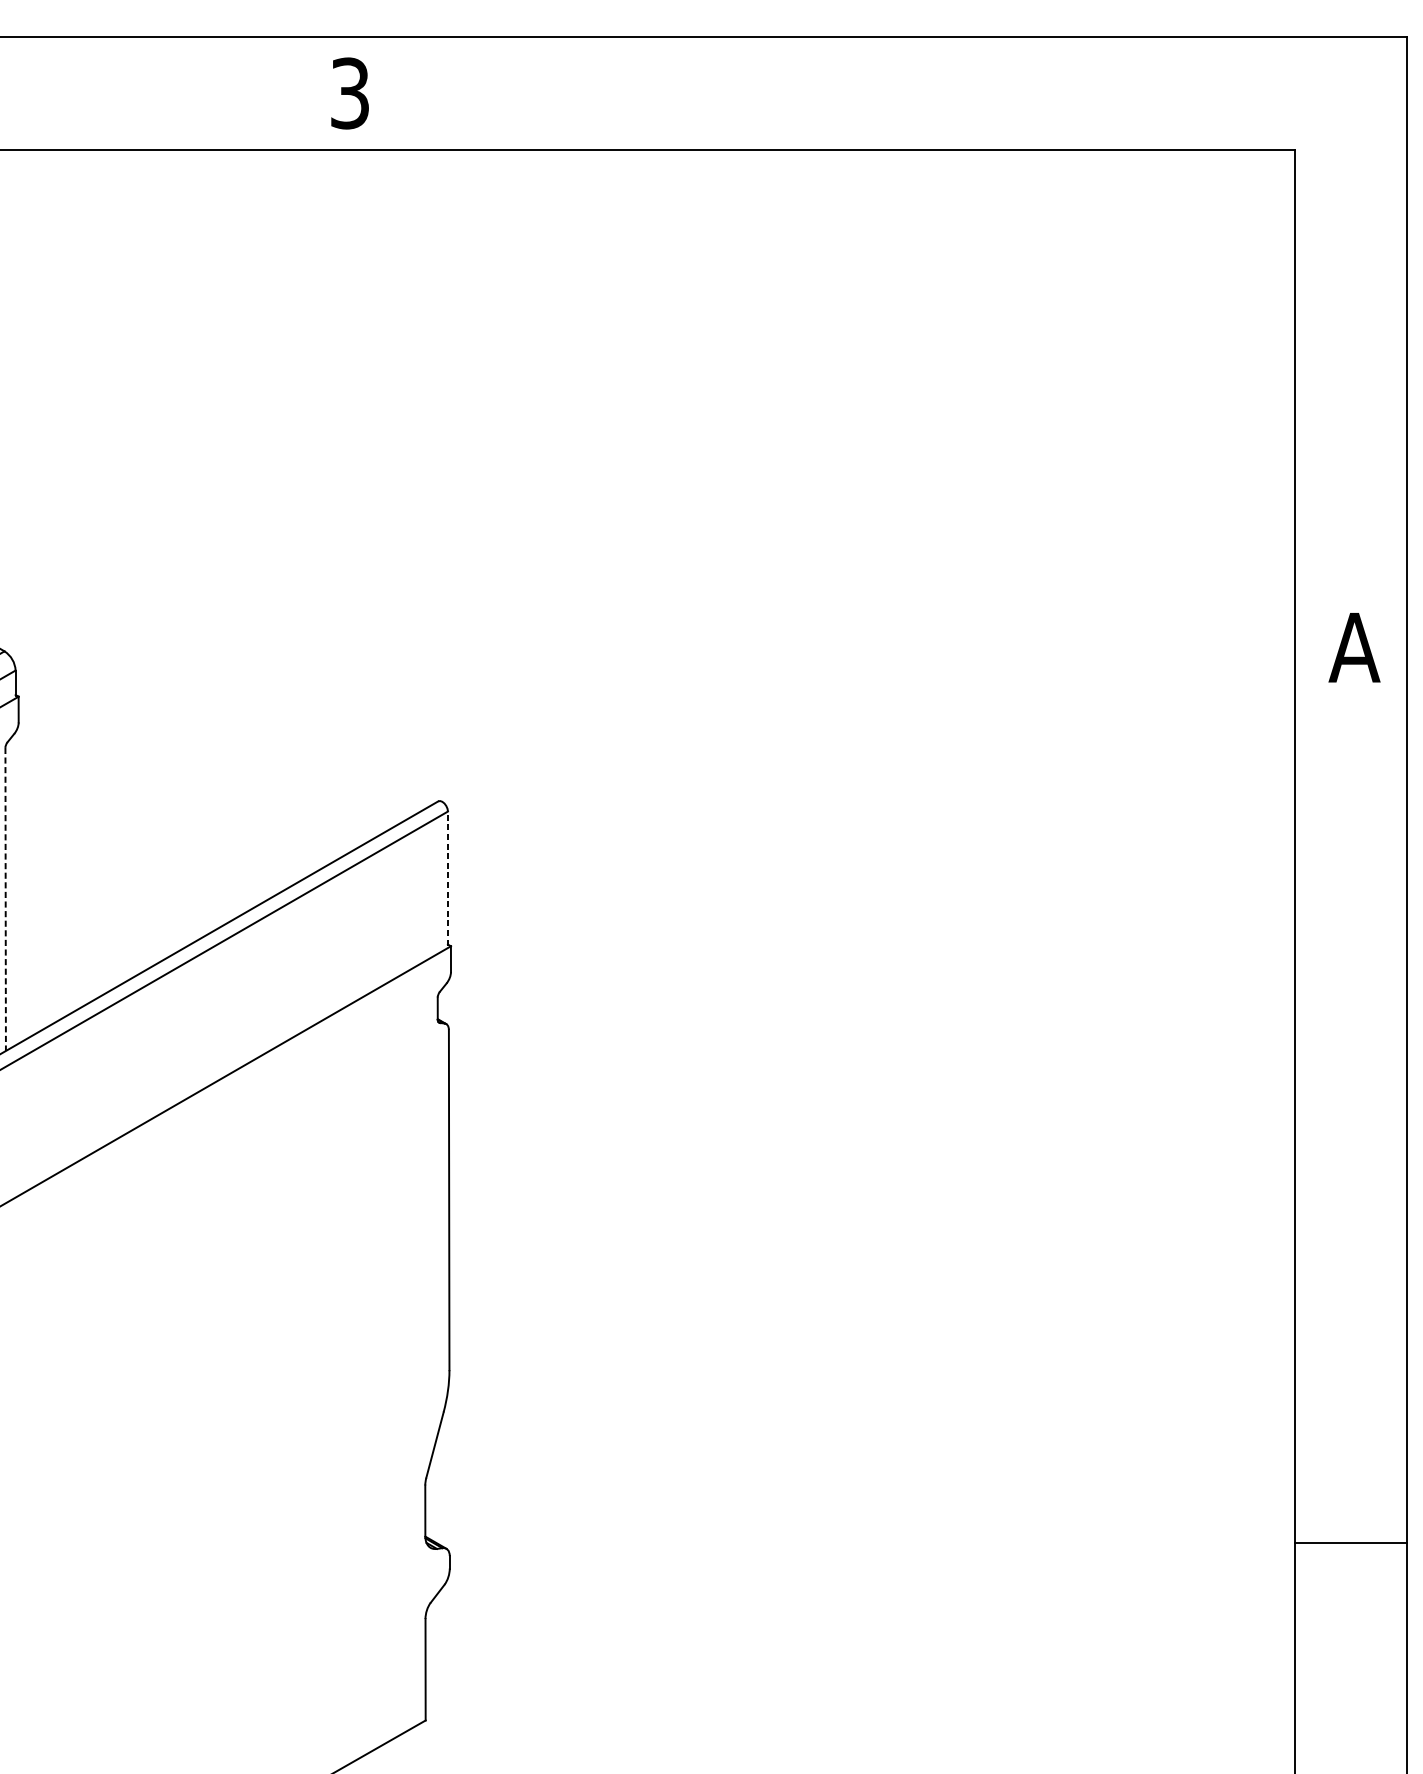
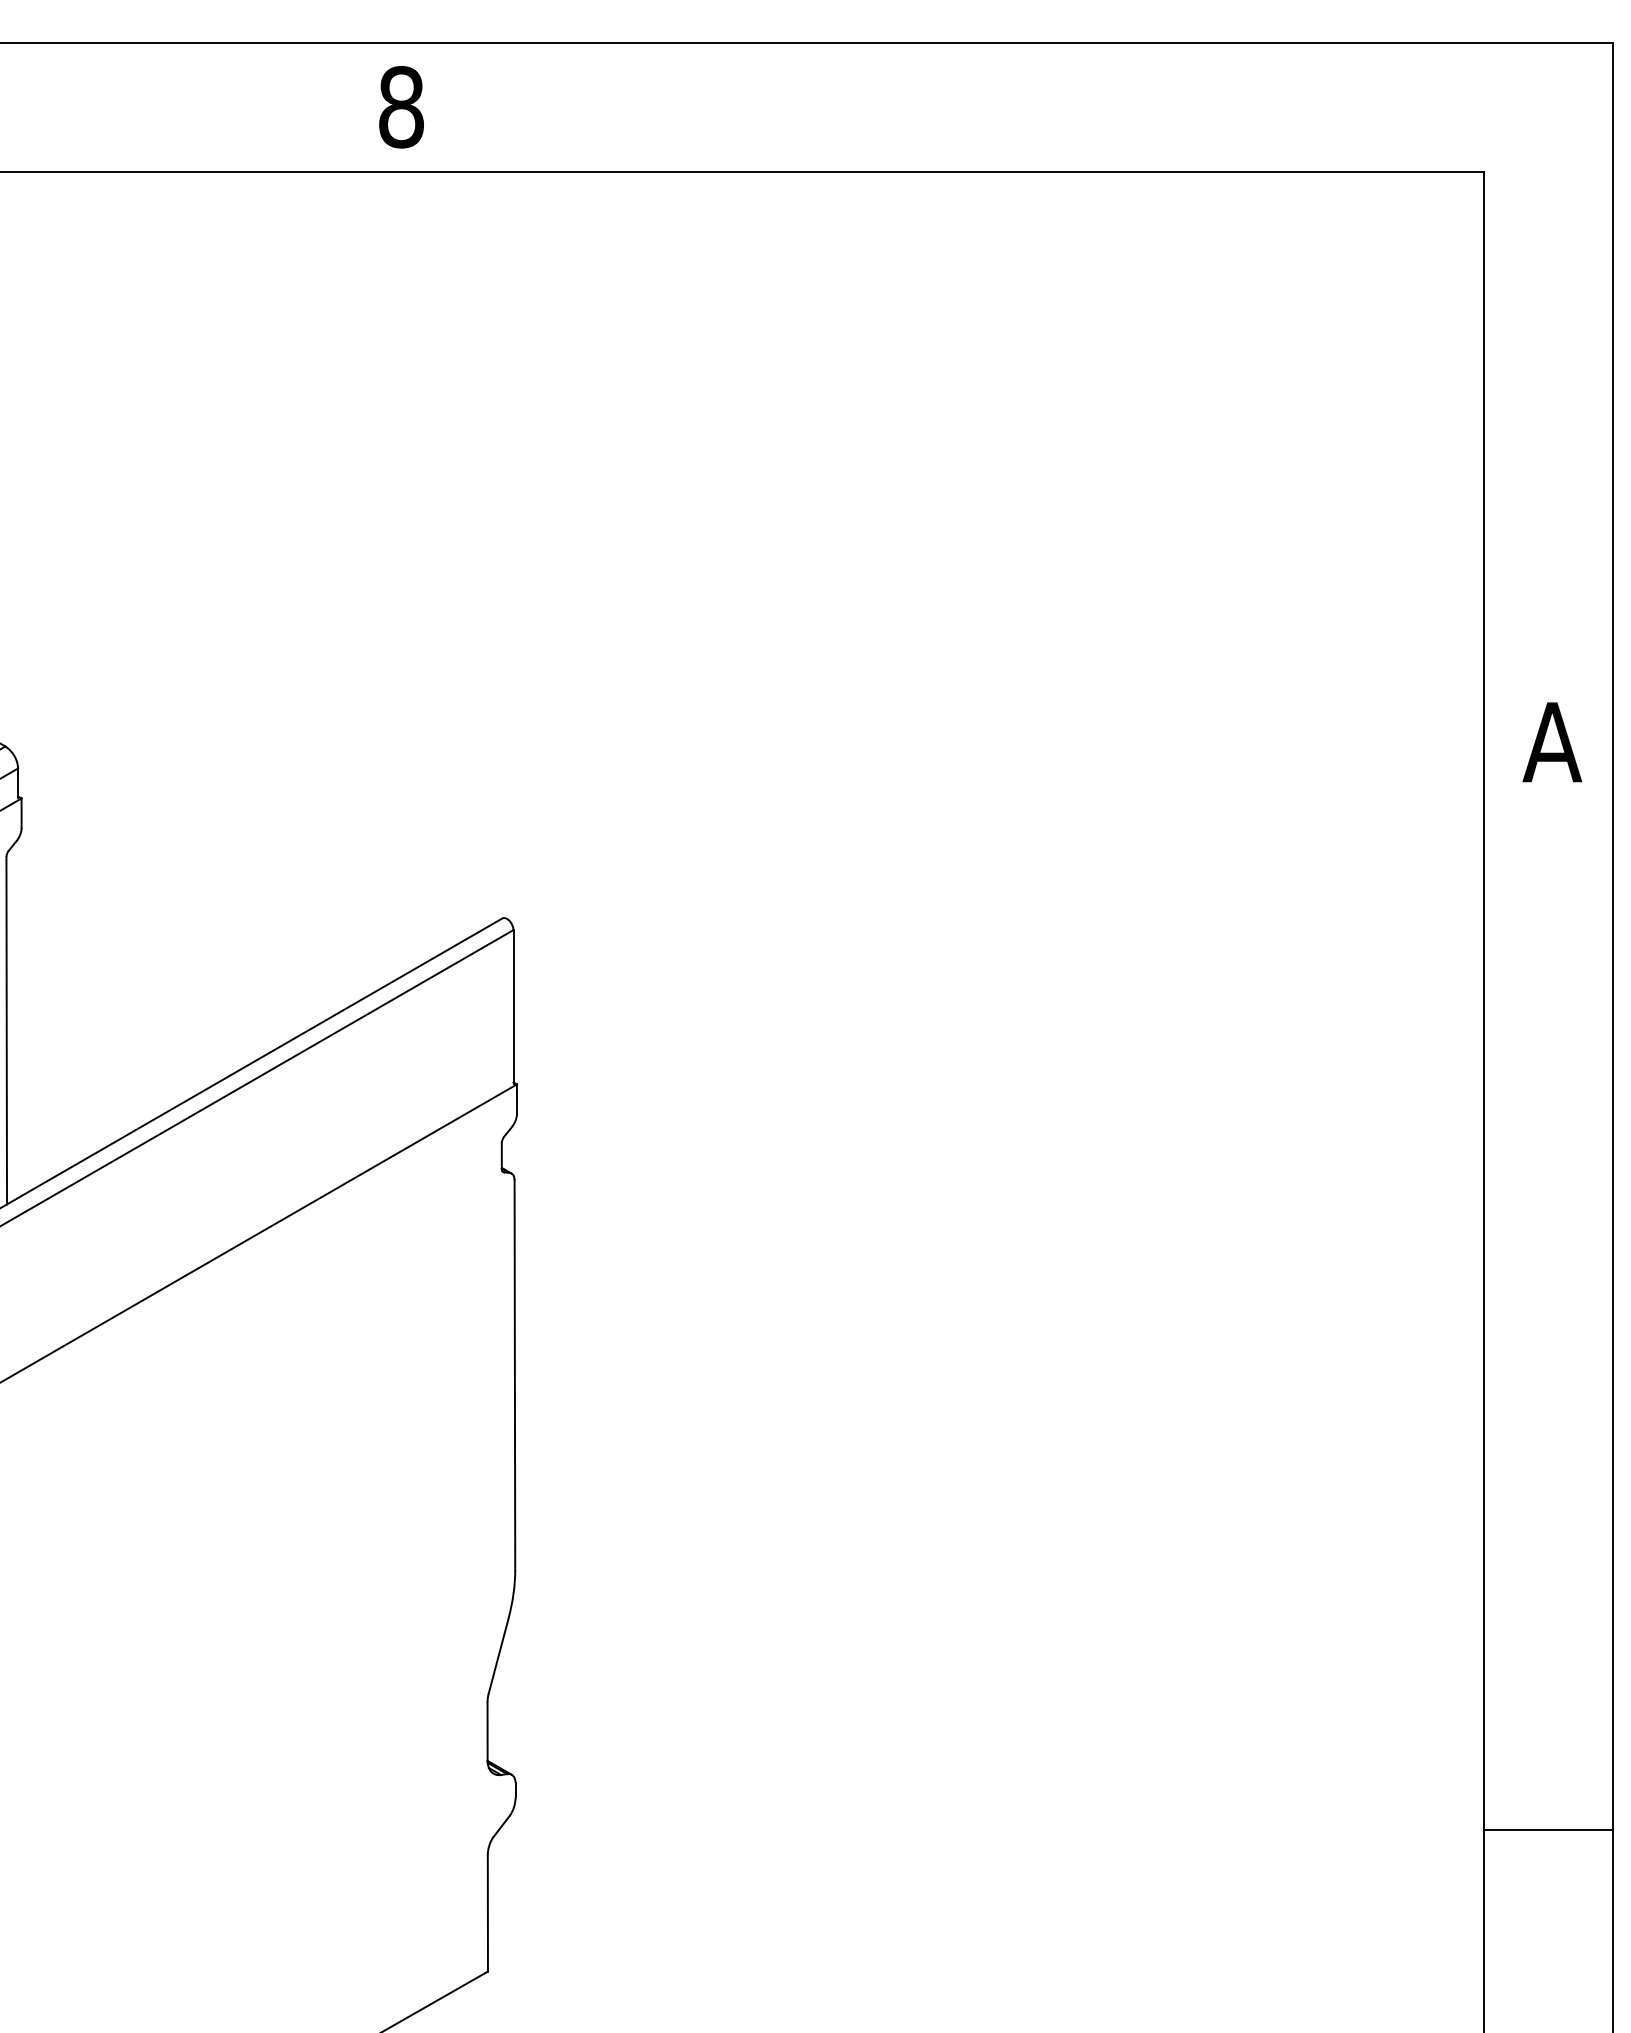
text: (350, 93) -> (401, 107), 3 -> 8
line: (447, 878) -> (513, 1006), dashed -> solid
line: (5, 899) -> (6, 1030), dashed -> solid
line: (1350, 1543) -> (1547, 1830), moved

